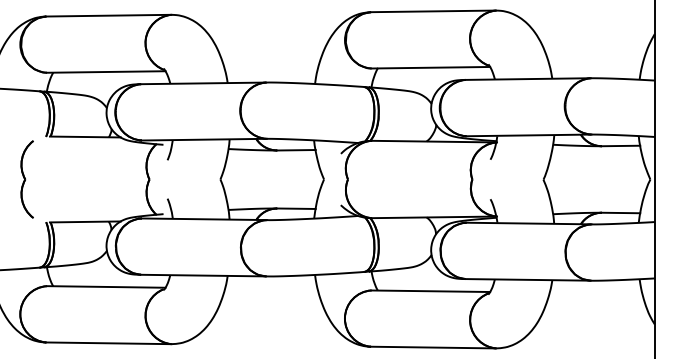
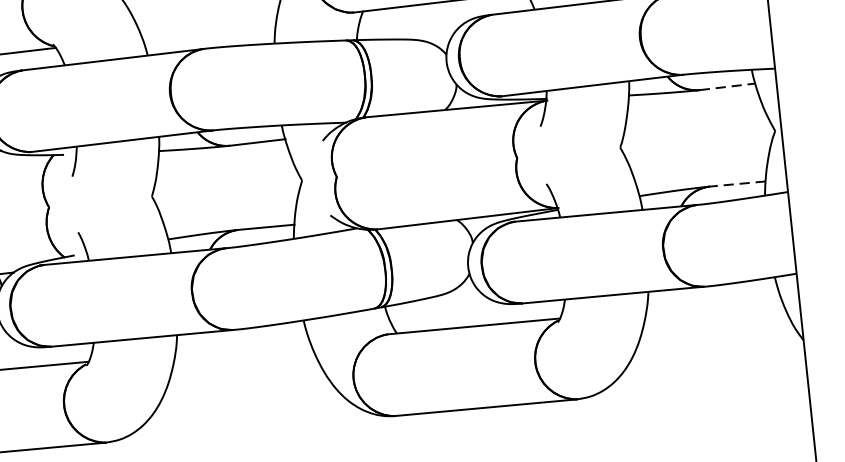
line: (621, 145) -> (728, 86), solid -> dashed
line: (620, 213) -> (737, 184), solid -> dashed

